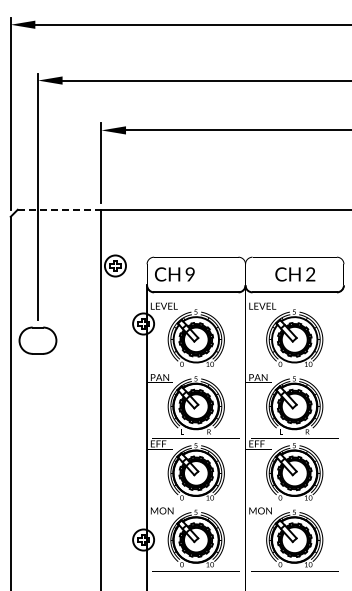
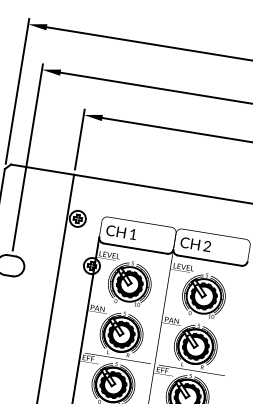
line: (59, 209) -> (42, 169), dashed -> solid
text: (189, 274) -> (132, 234), 9 -> 1
text: (295, 274) -> (195, 244), moved

